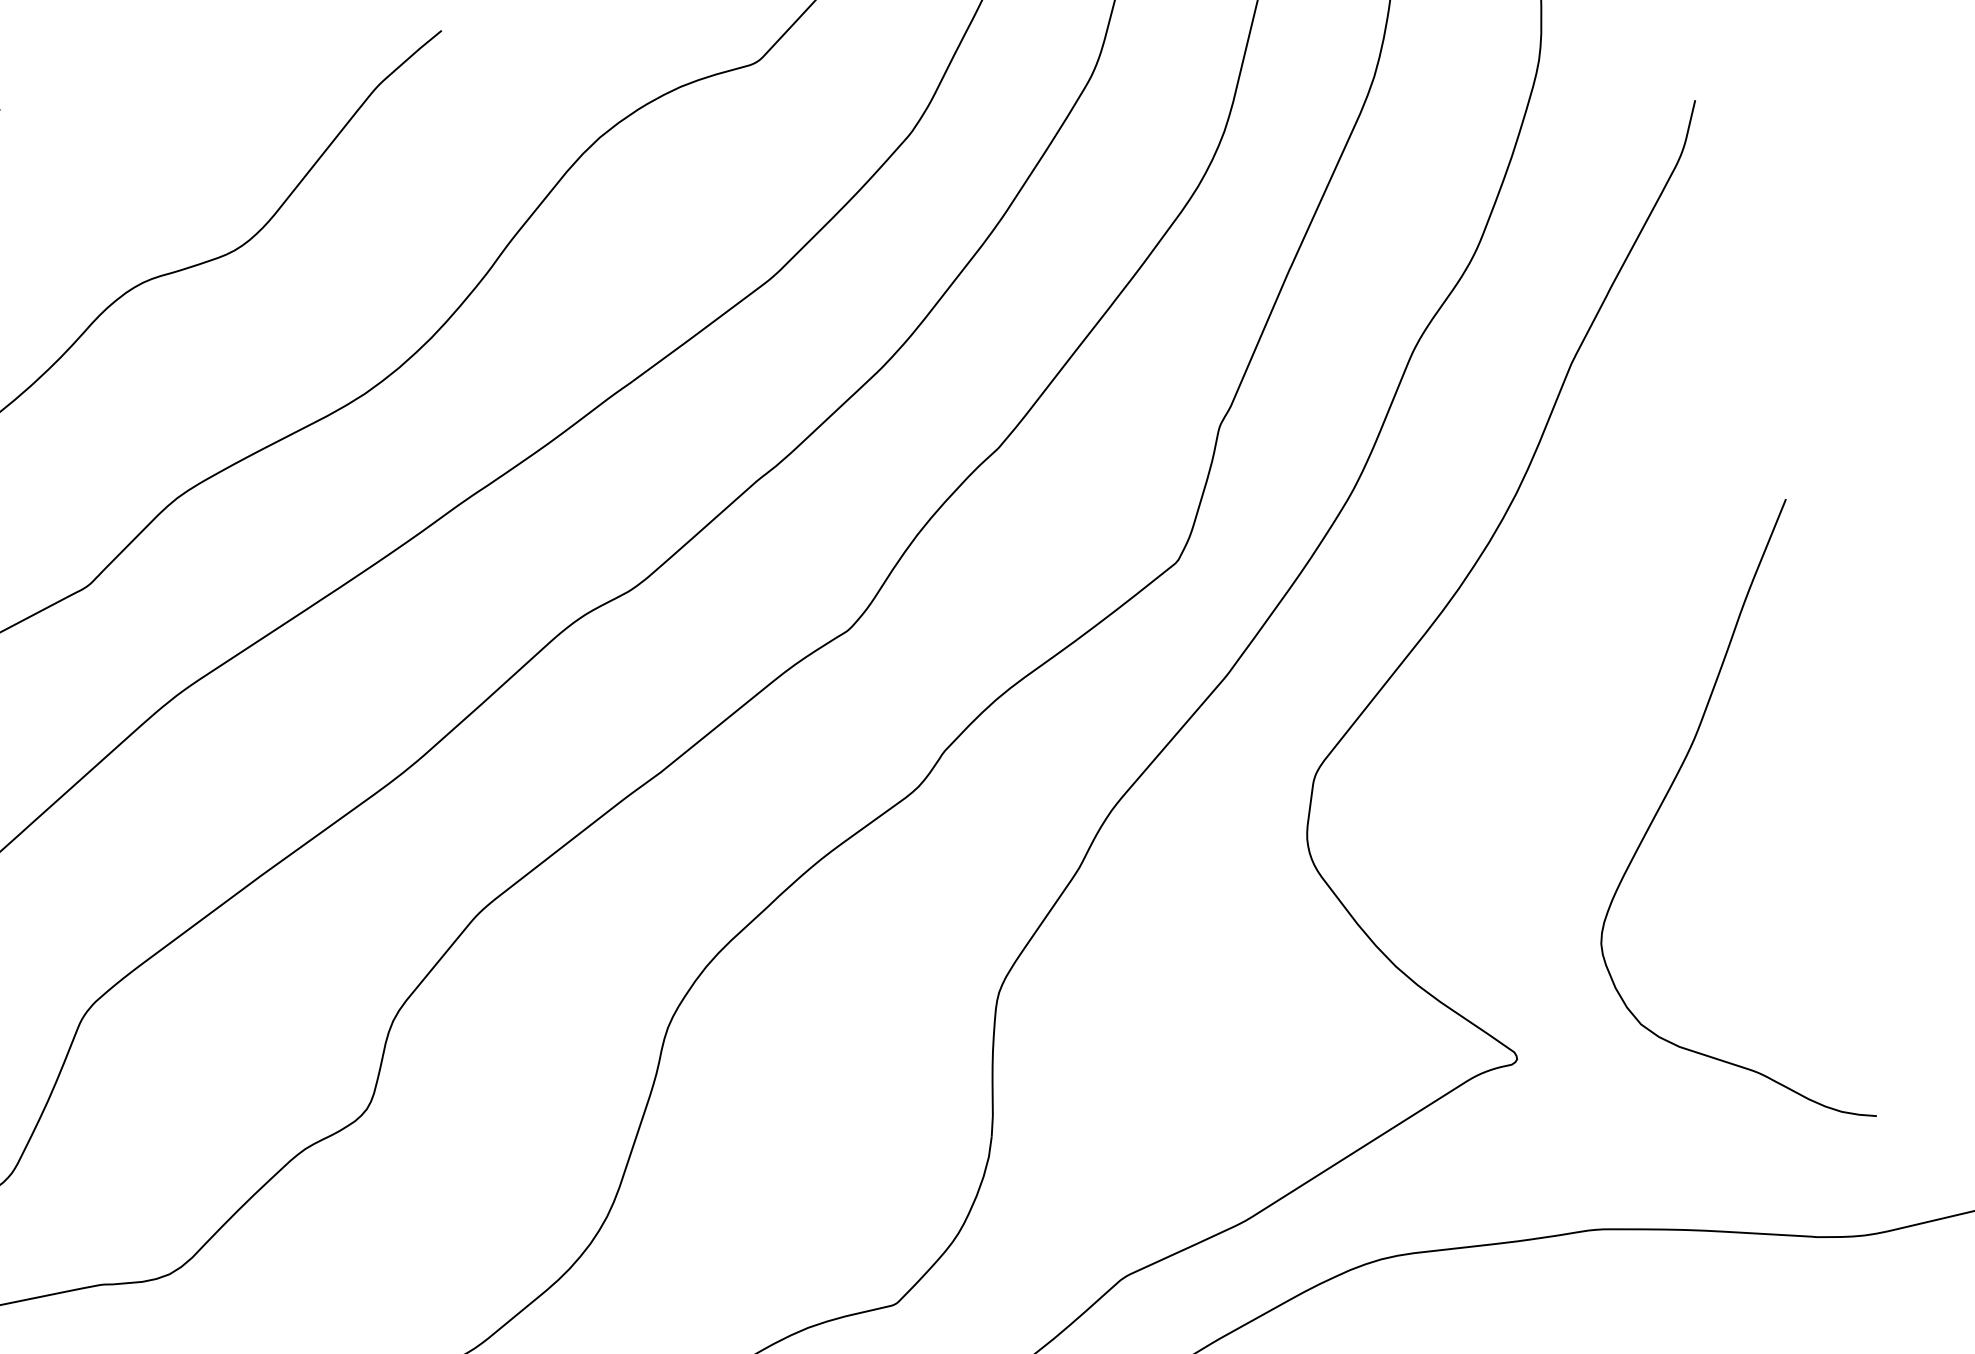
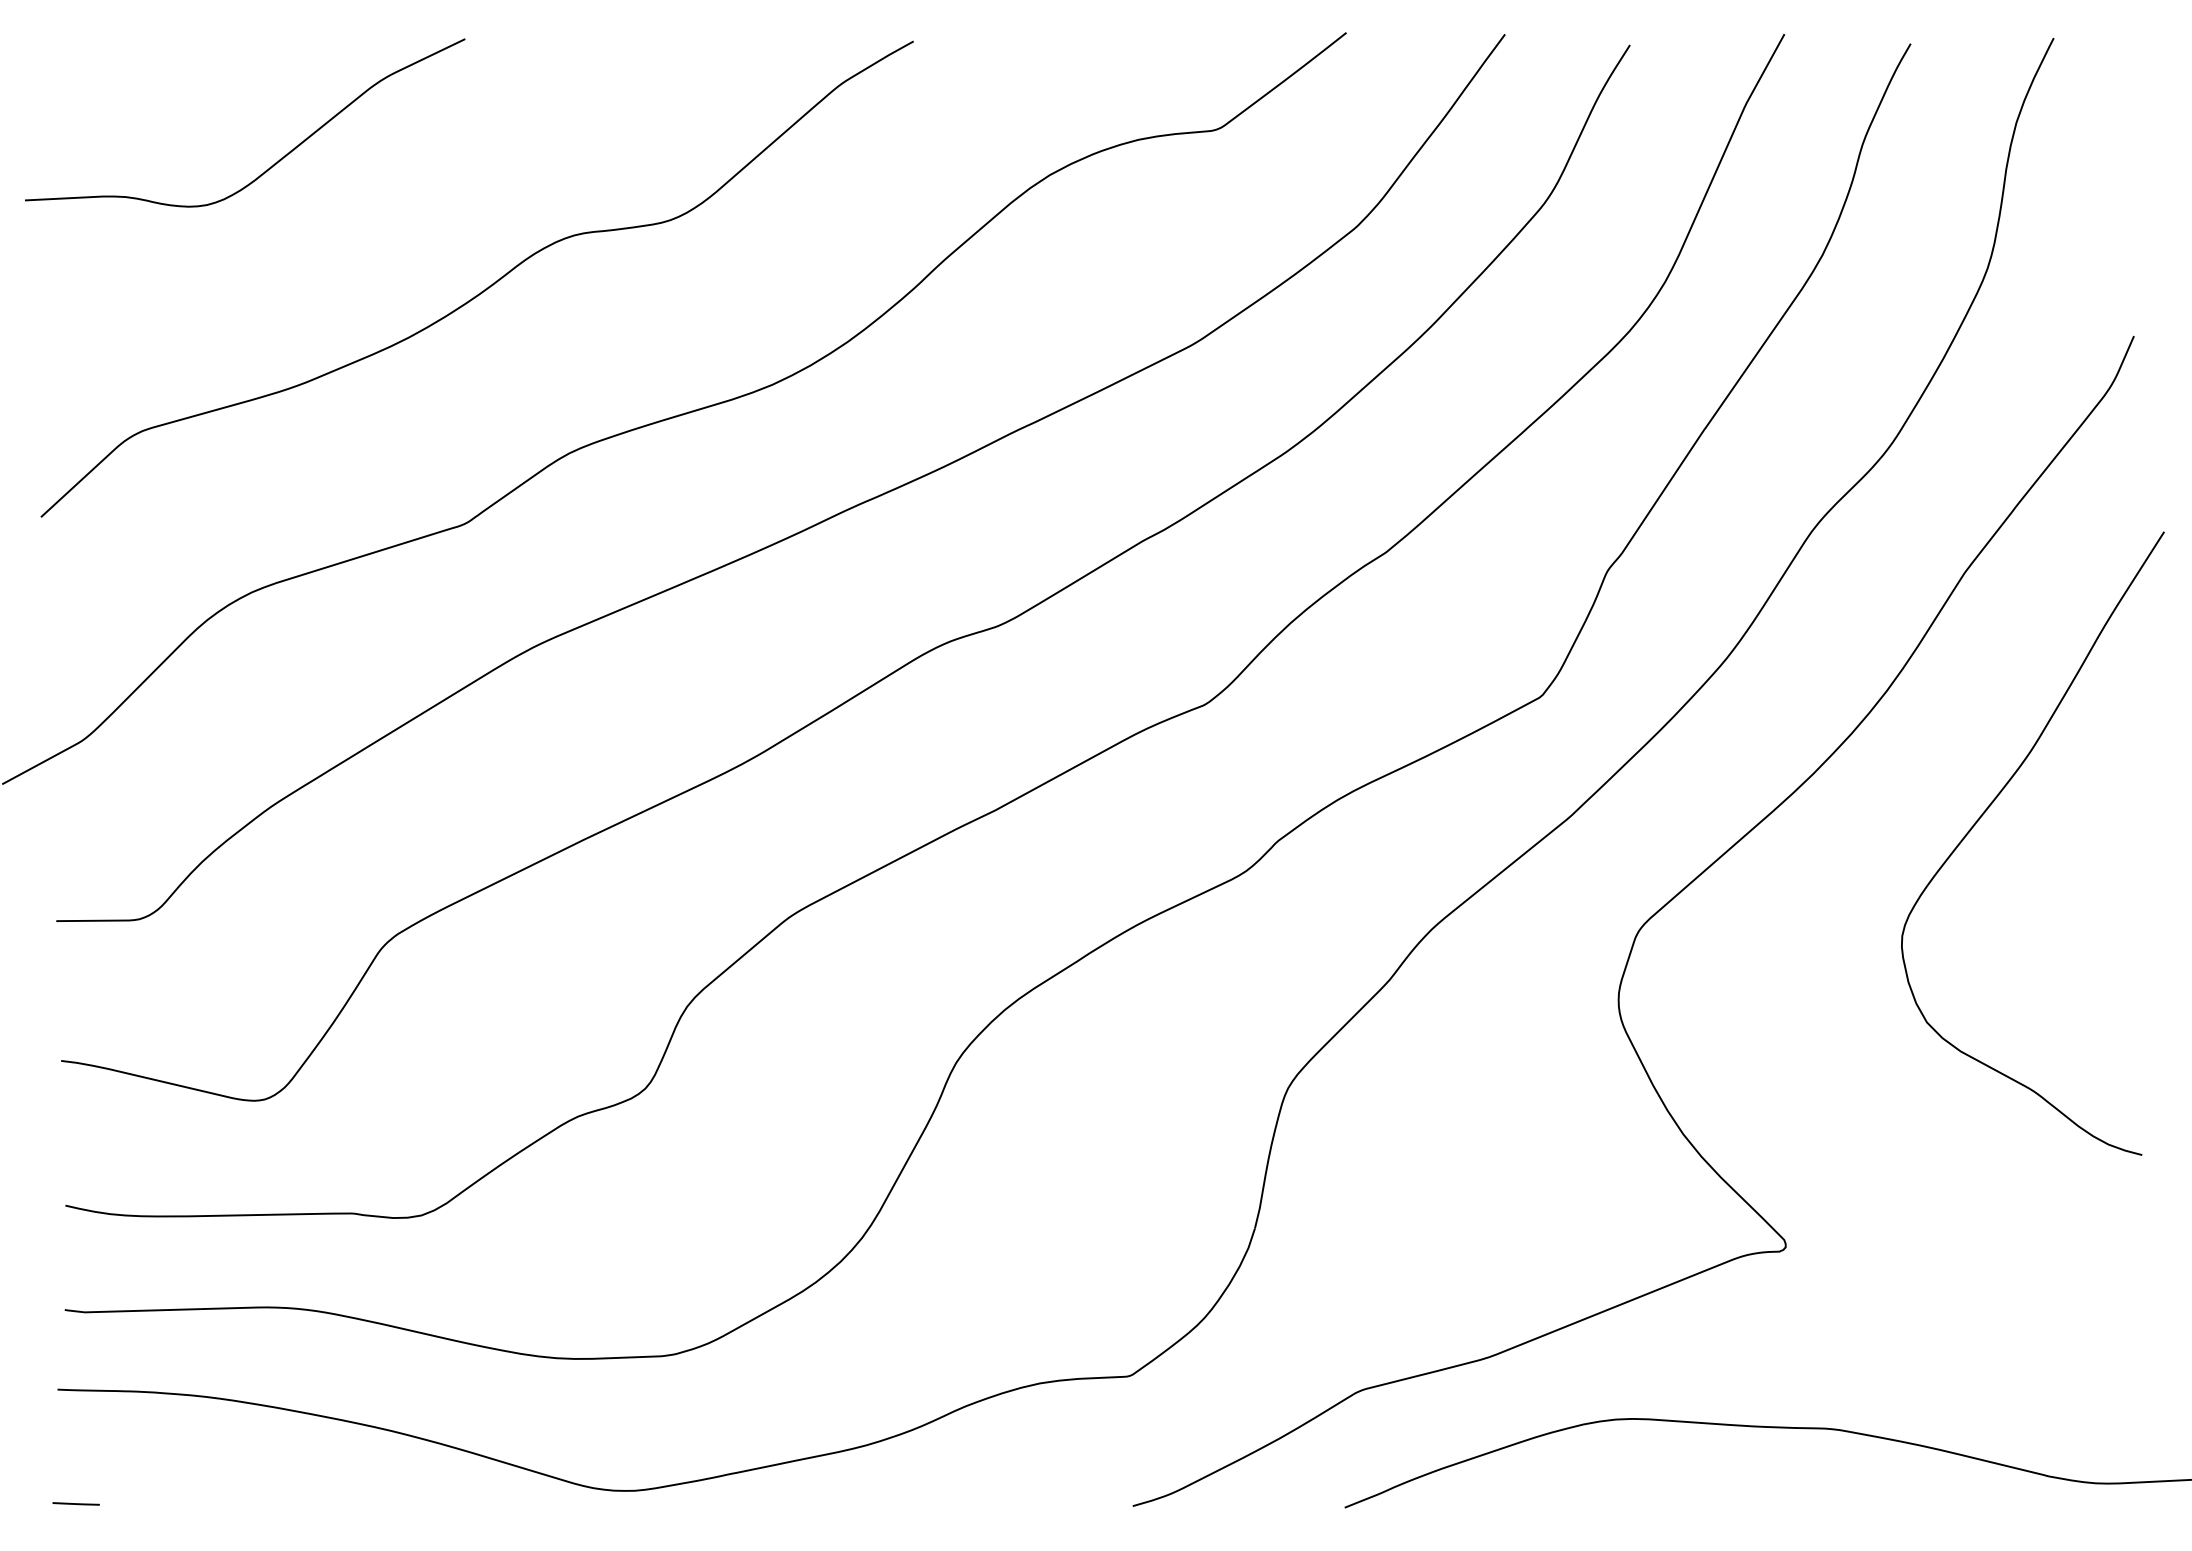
curve: (1662, 805) -> (1987, 810), moved

